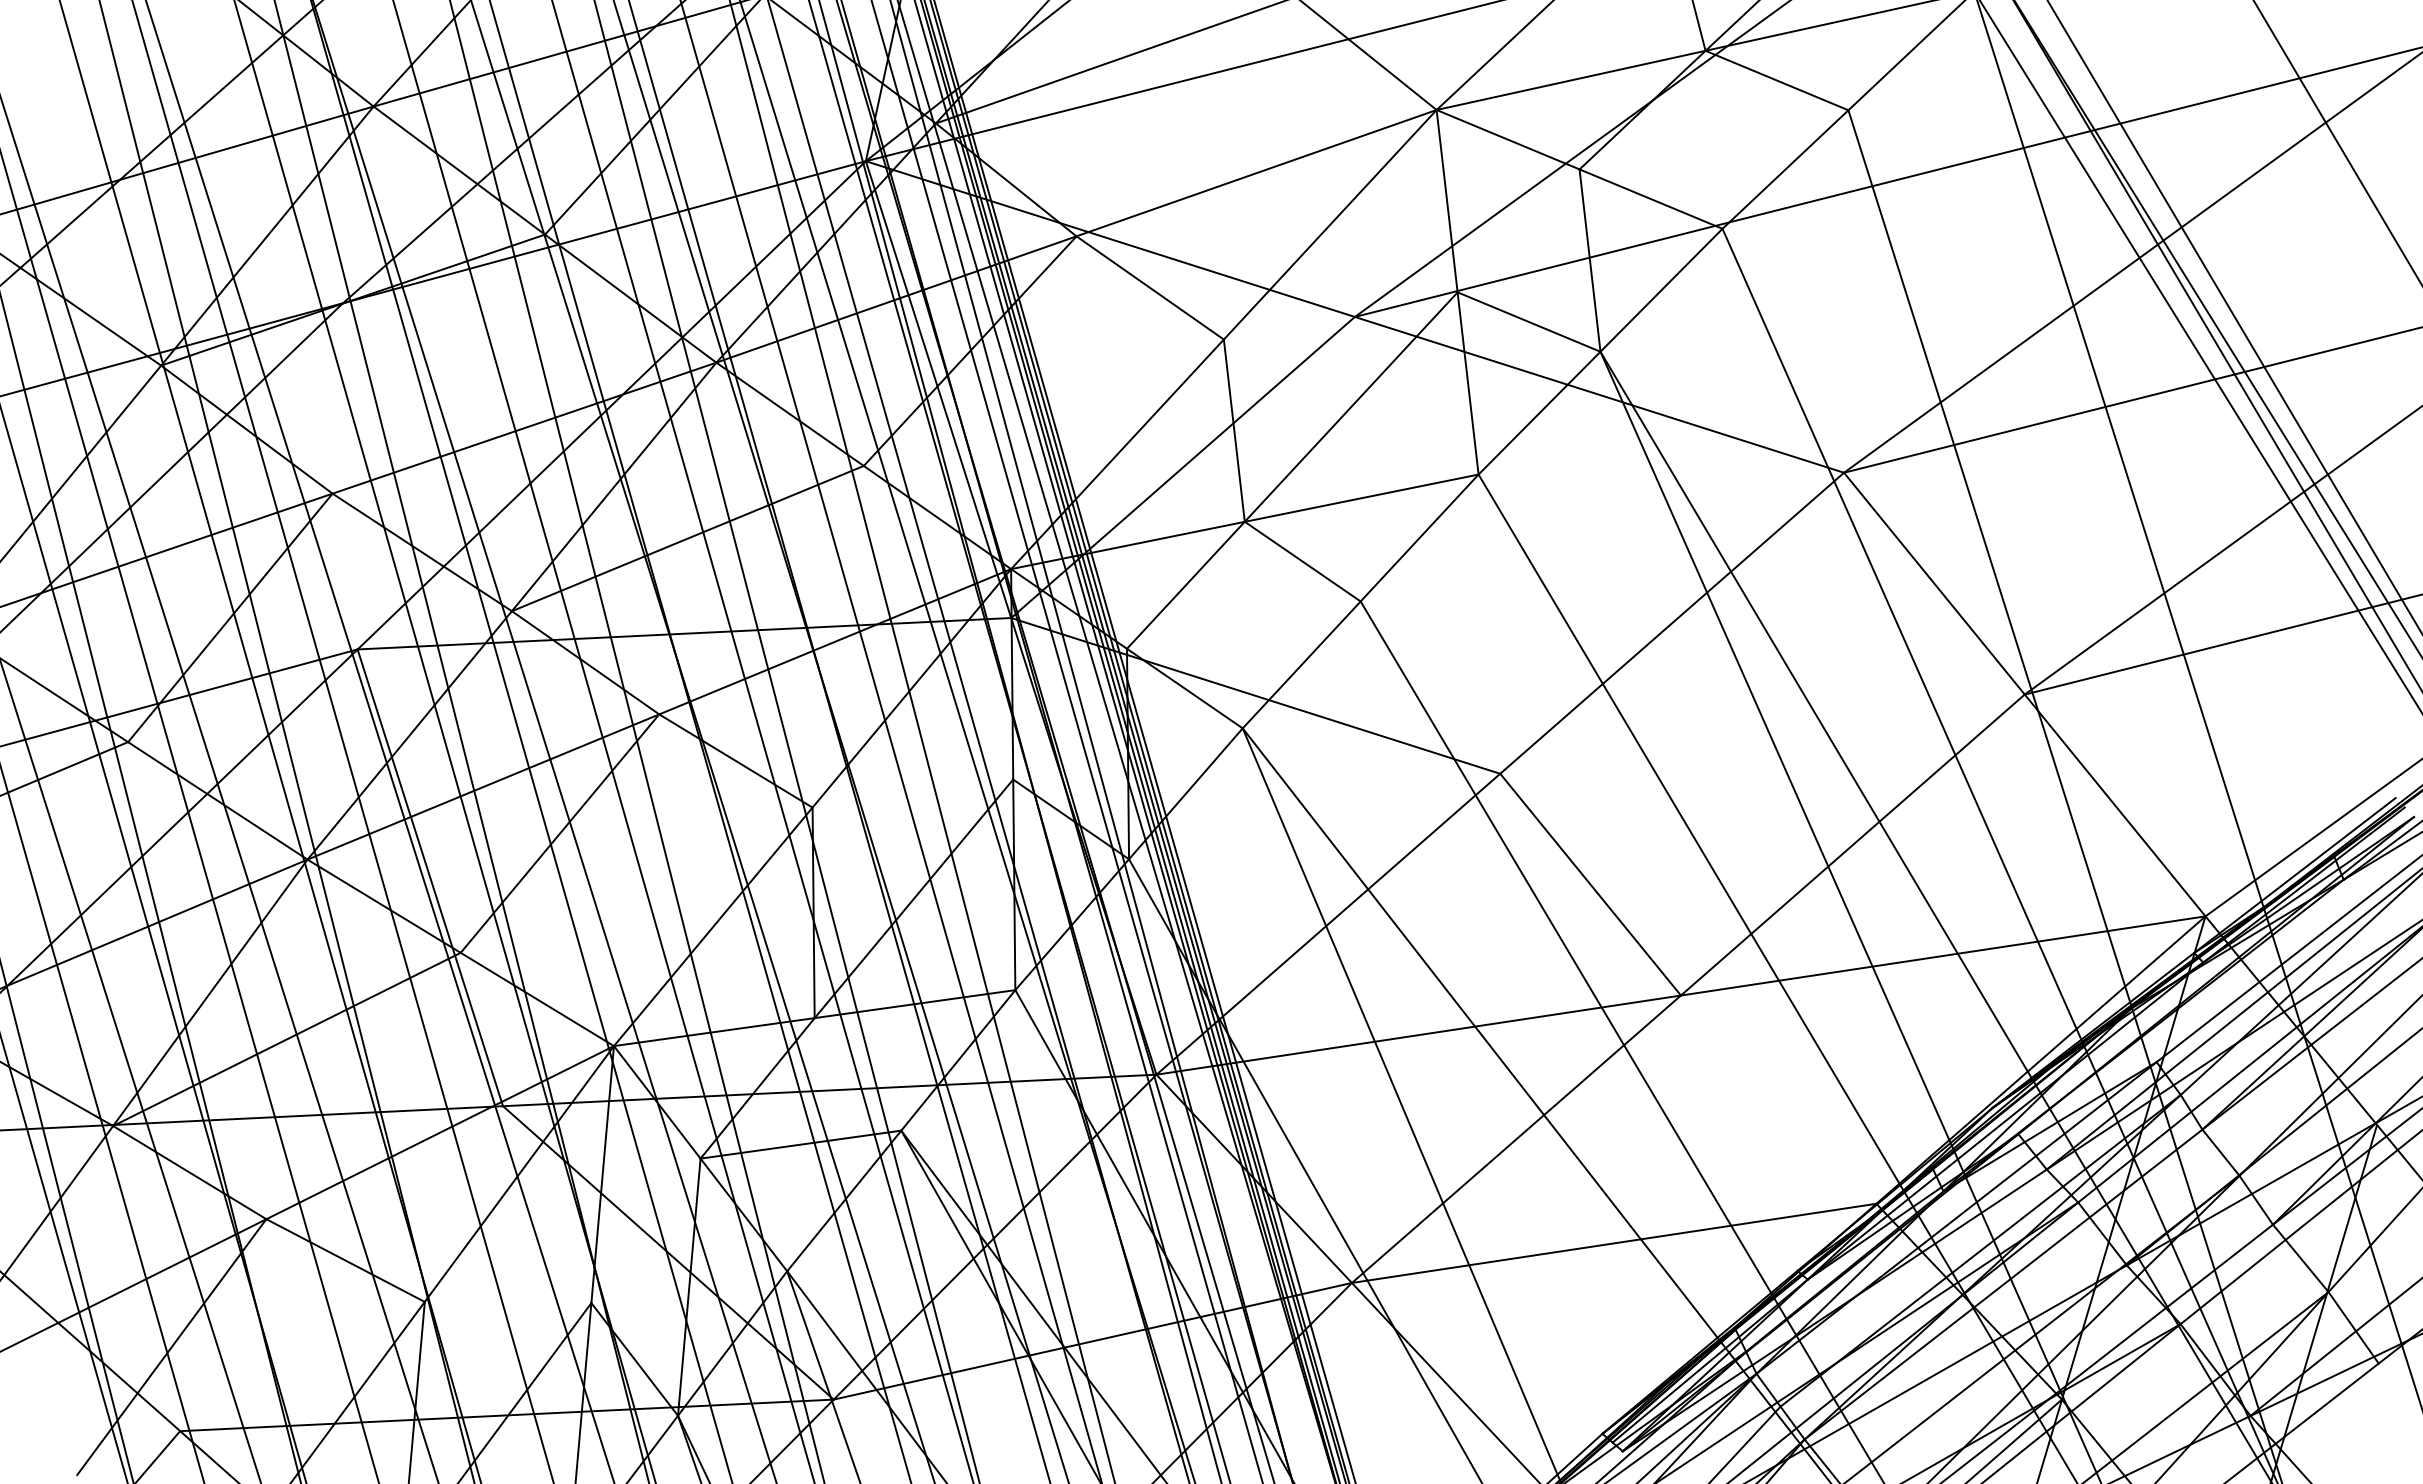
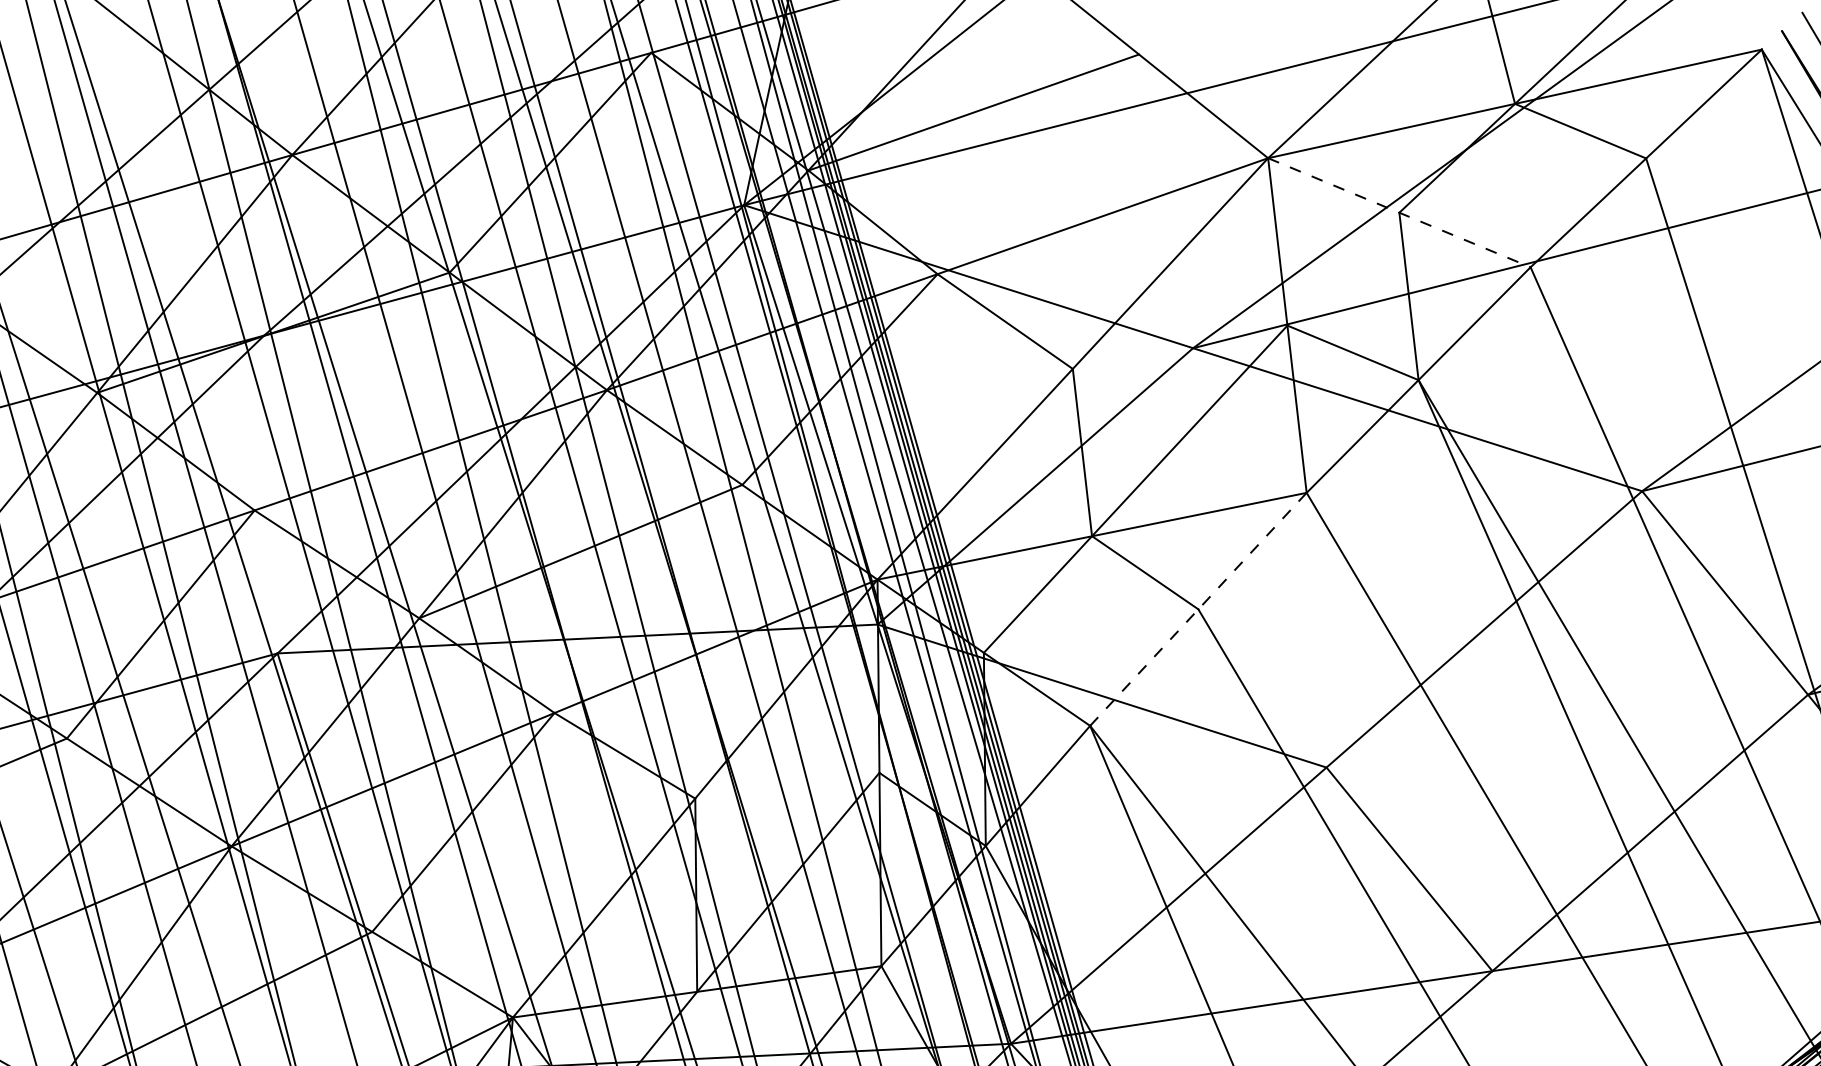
line: (1579, 169) -> (1399, 212), solid -> dashed
line: (1361, 601) -> (1199, 609), solid -> dashed

